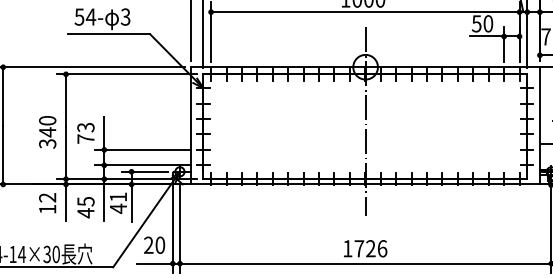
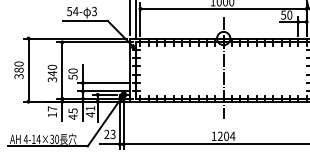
text: (84, 132) -> (72, 73), 73 -> 50
text: (45, 197) -> (51, 108), 12 -> 17
text: (159, 245) -> (112, 134), 20 -> 23
text: (370, 247) -> (226, 135), 1726 -> 1204

